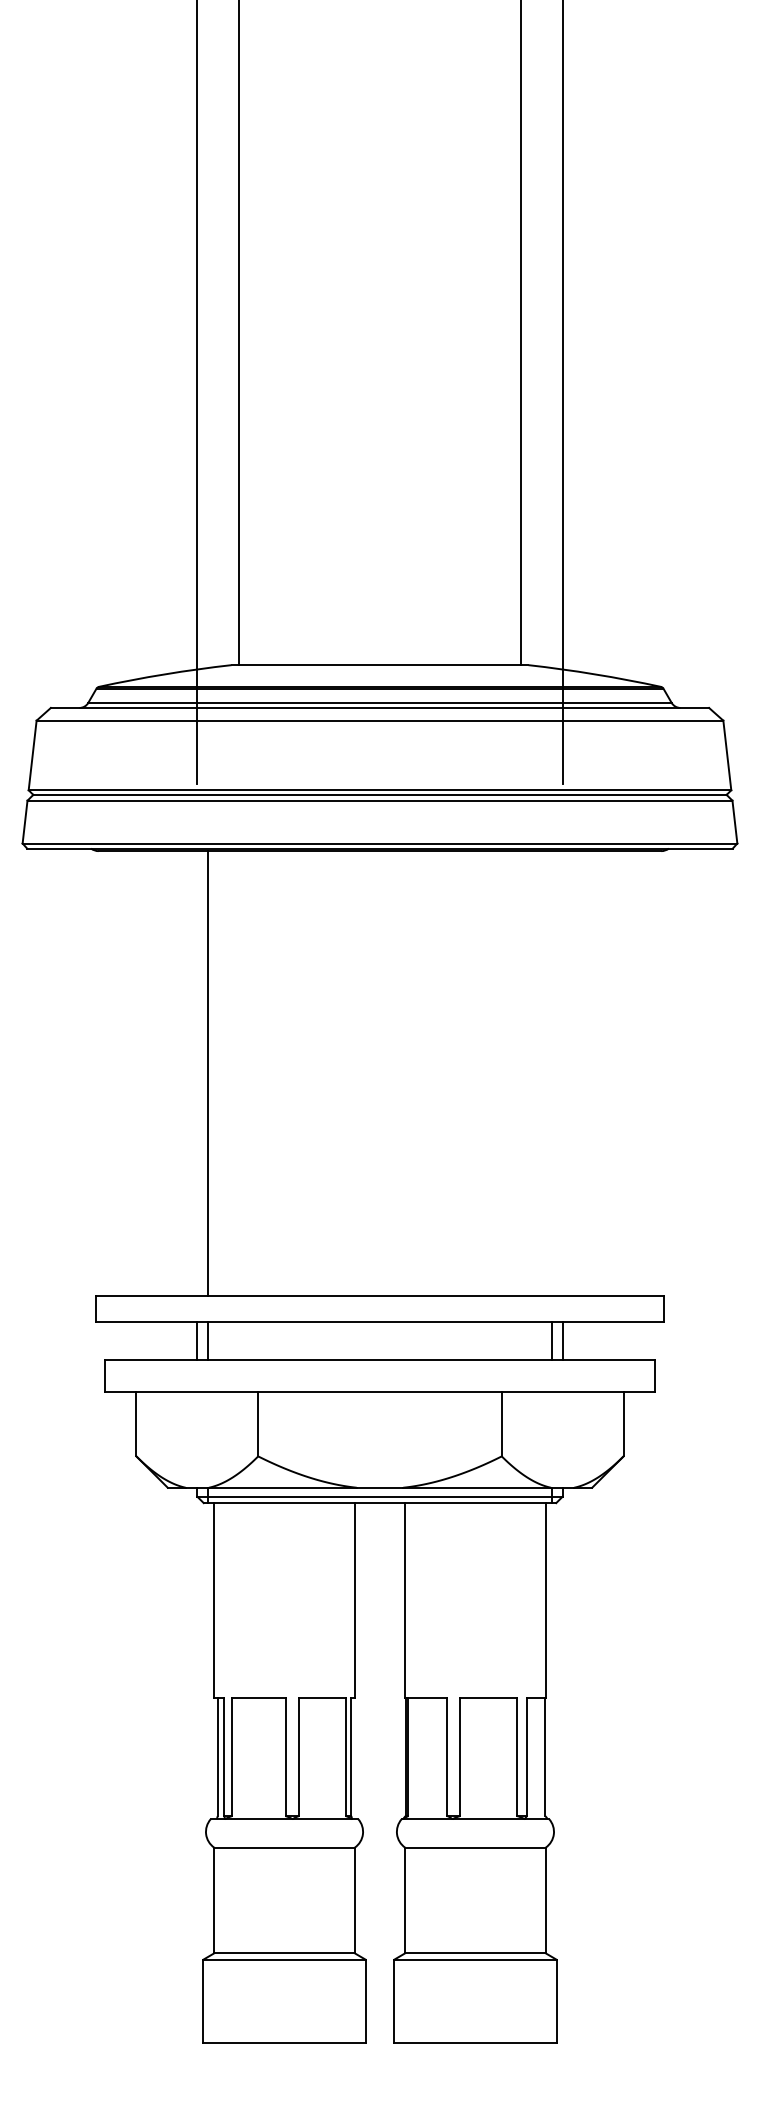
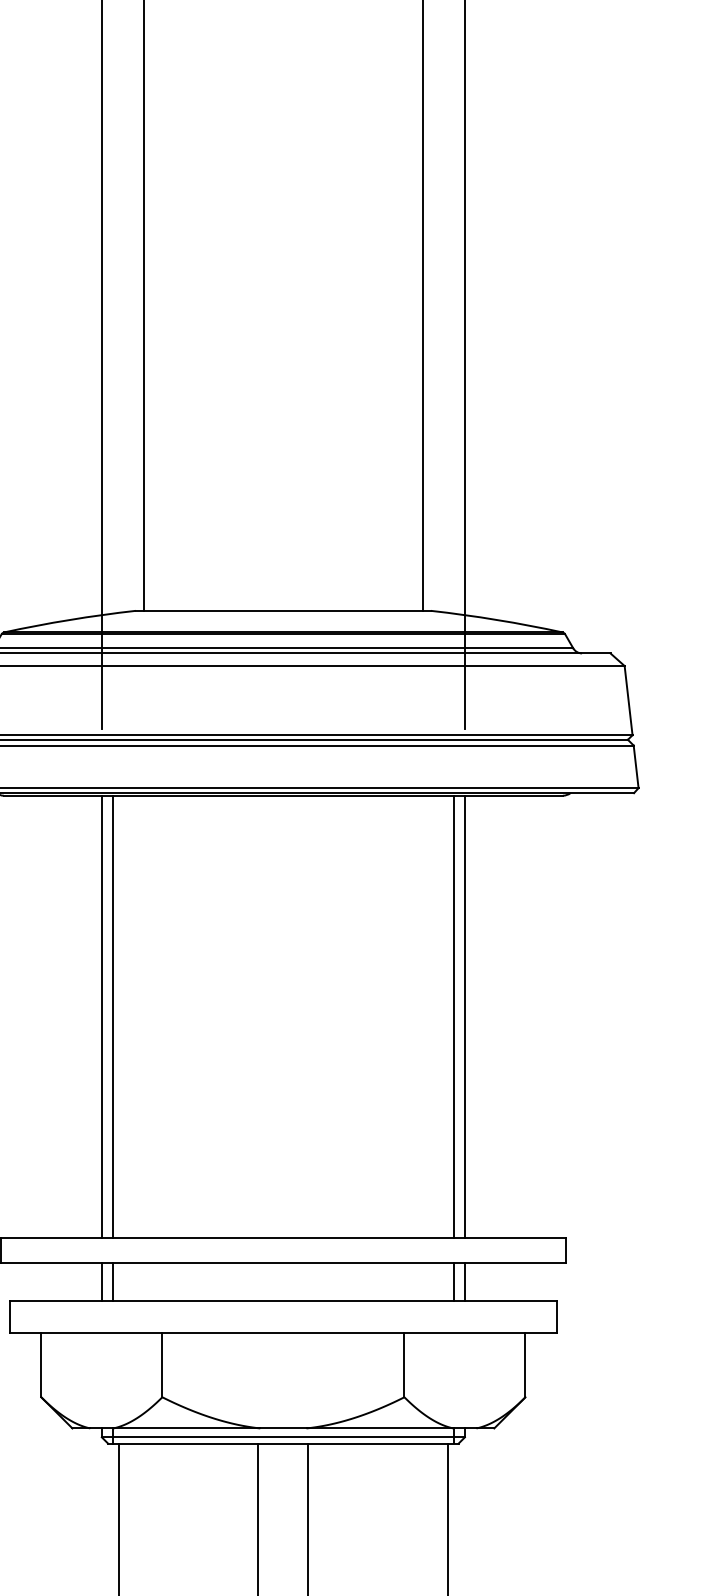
line: (197, 1073) -> (102, 1016), added
line: (551, 1073) -> (453, 1016), added
line: (562, 1073) -> (464, 1016), added

